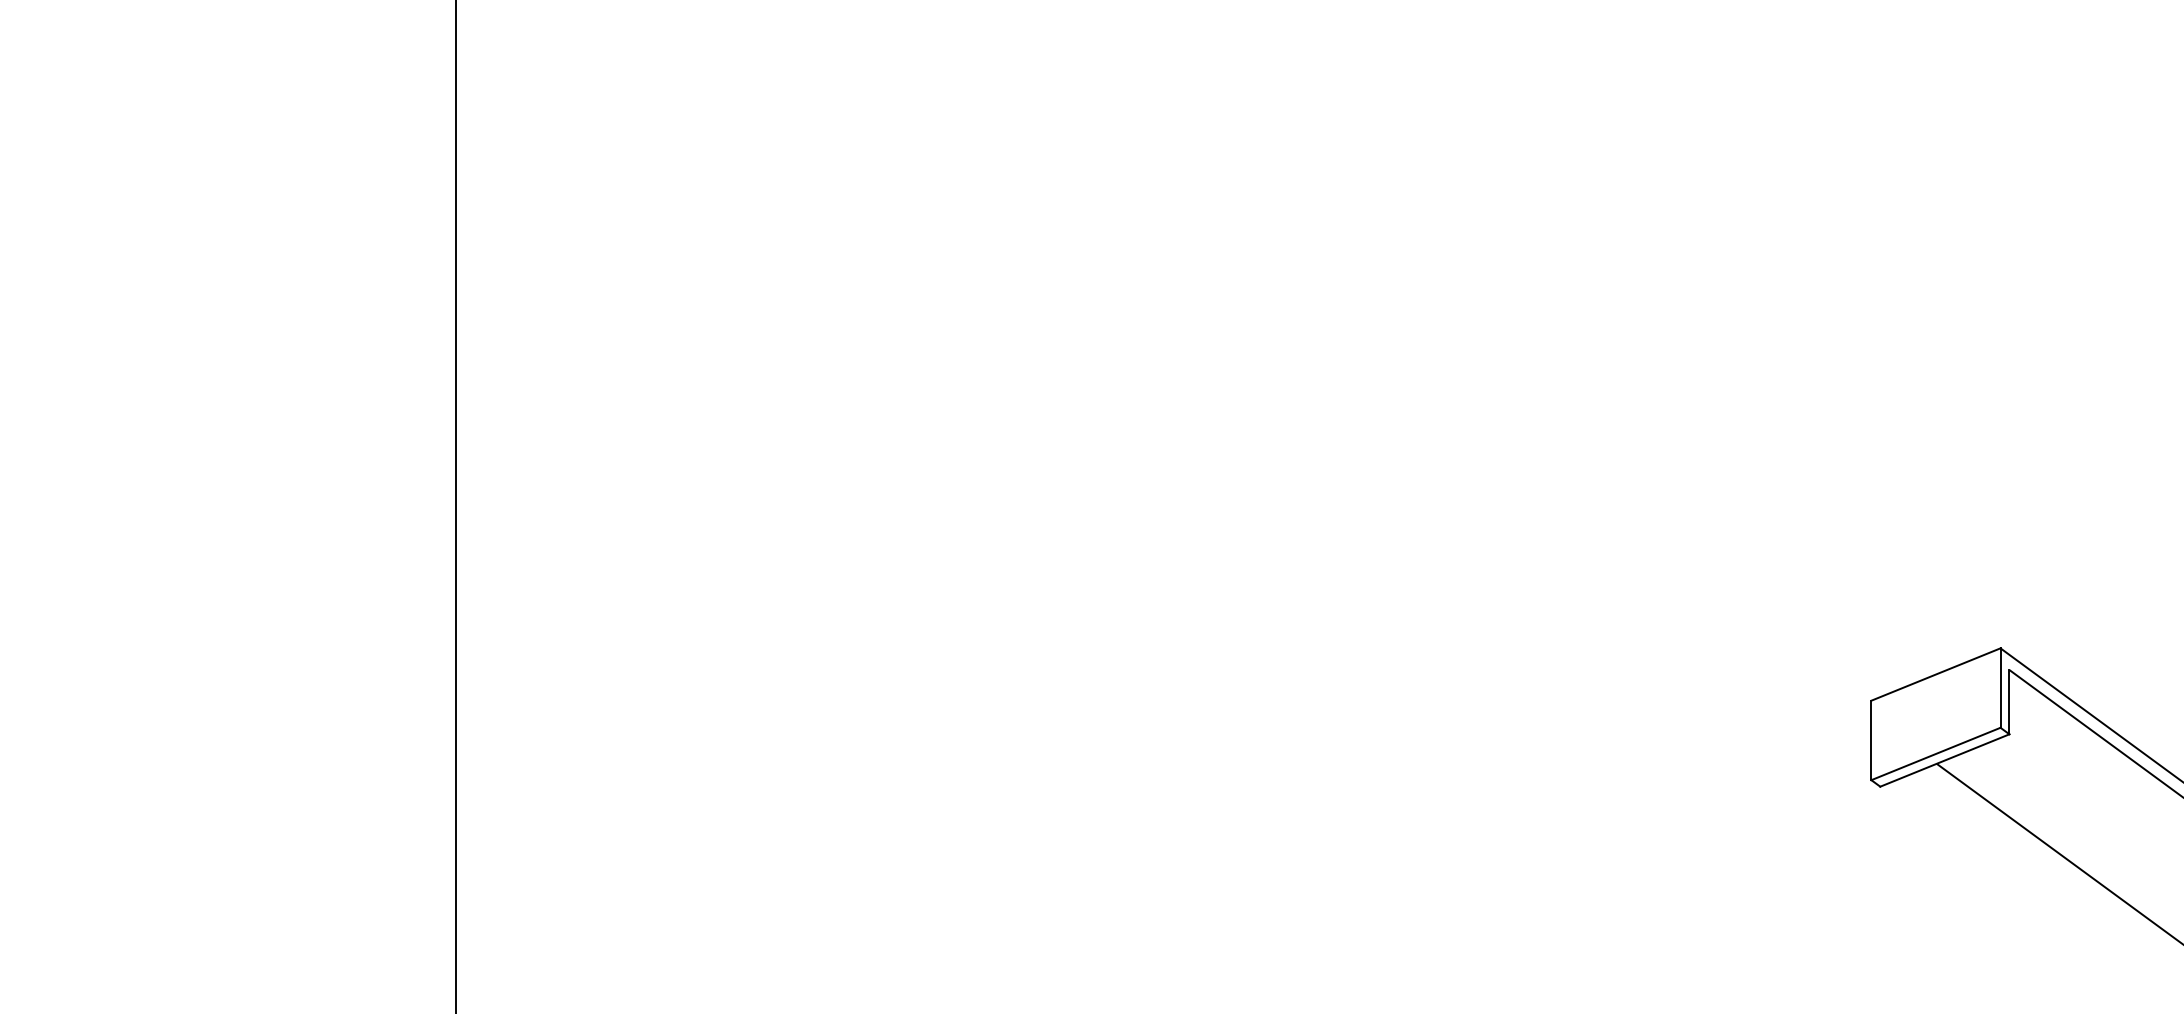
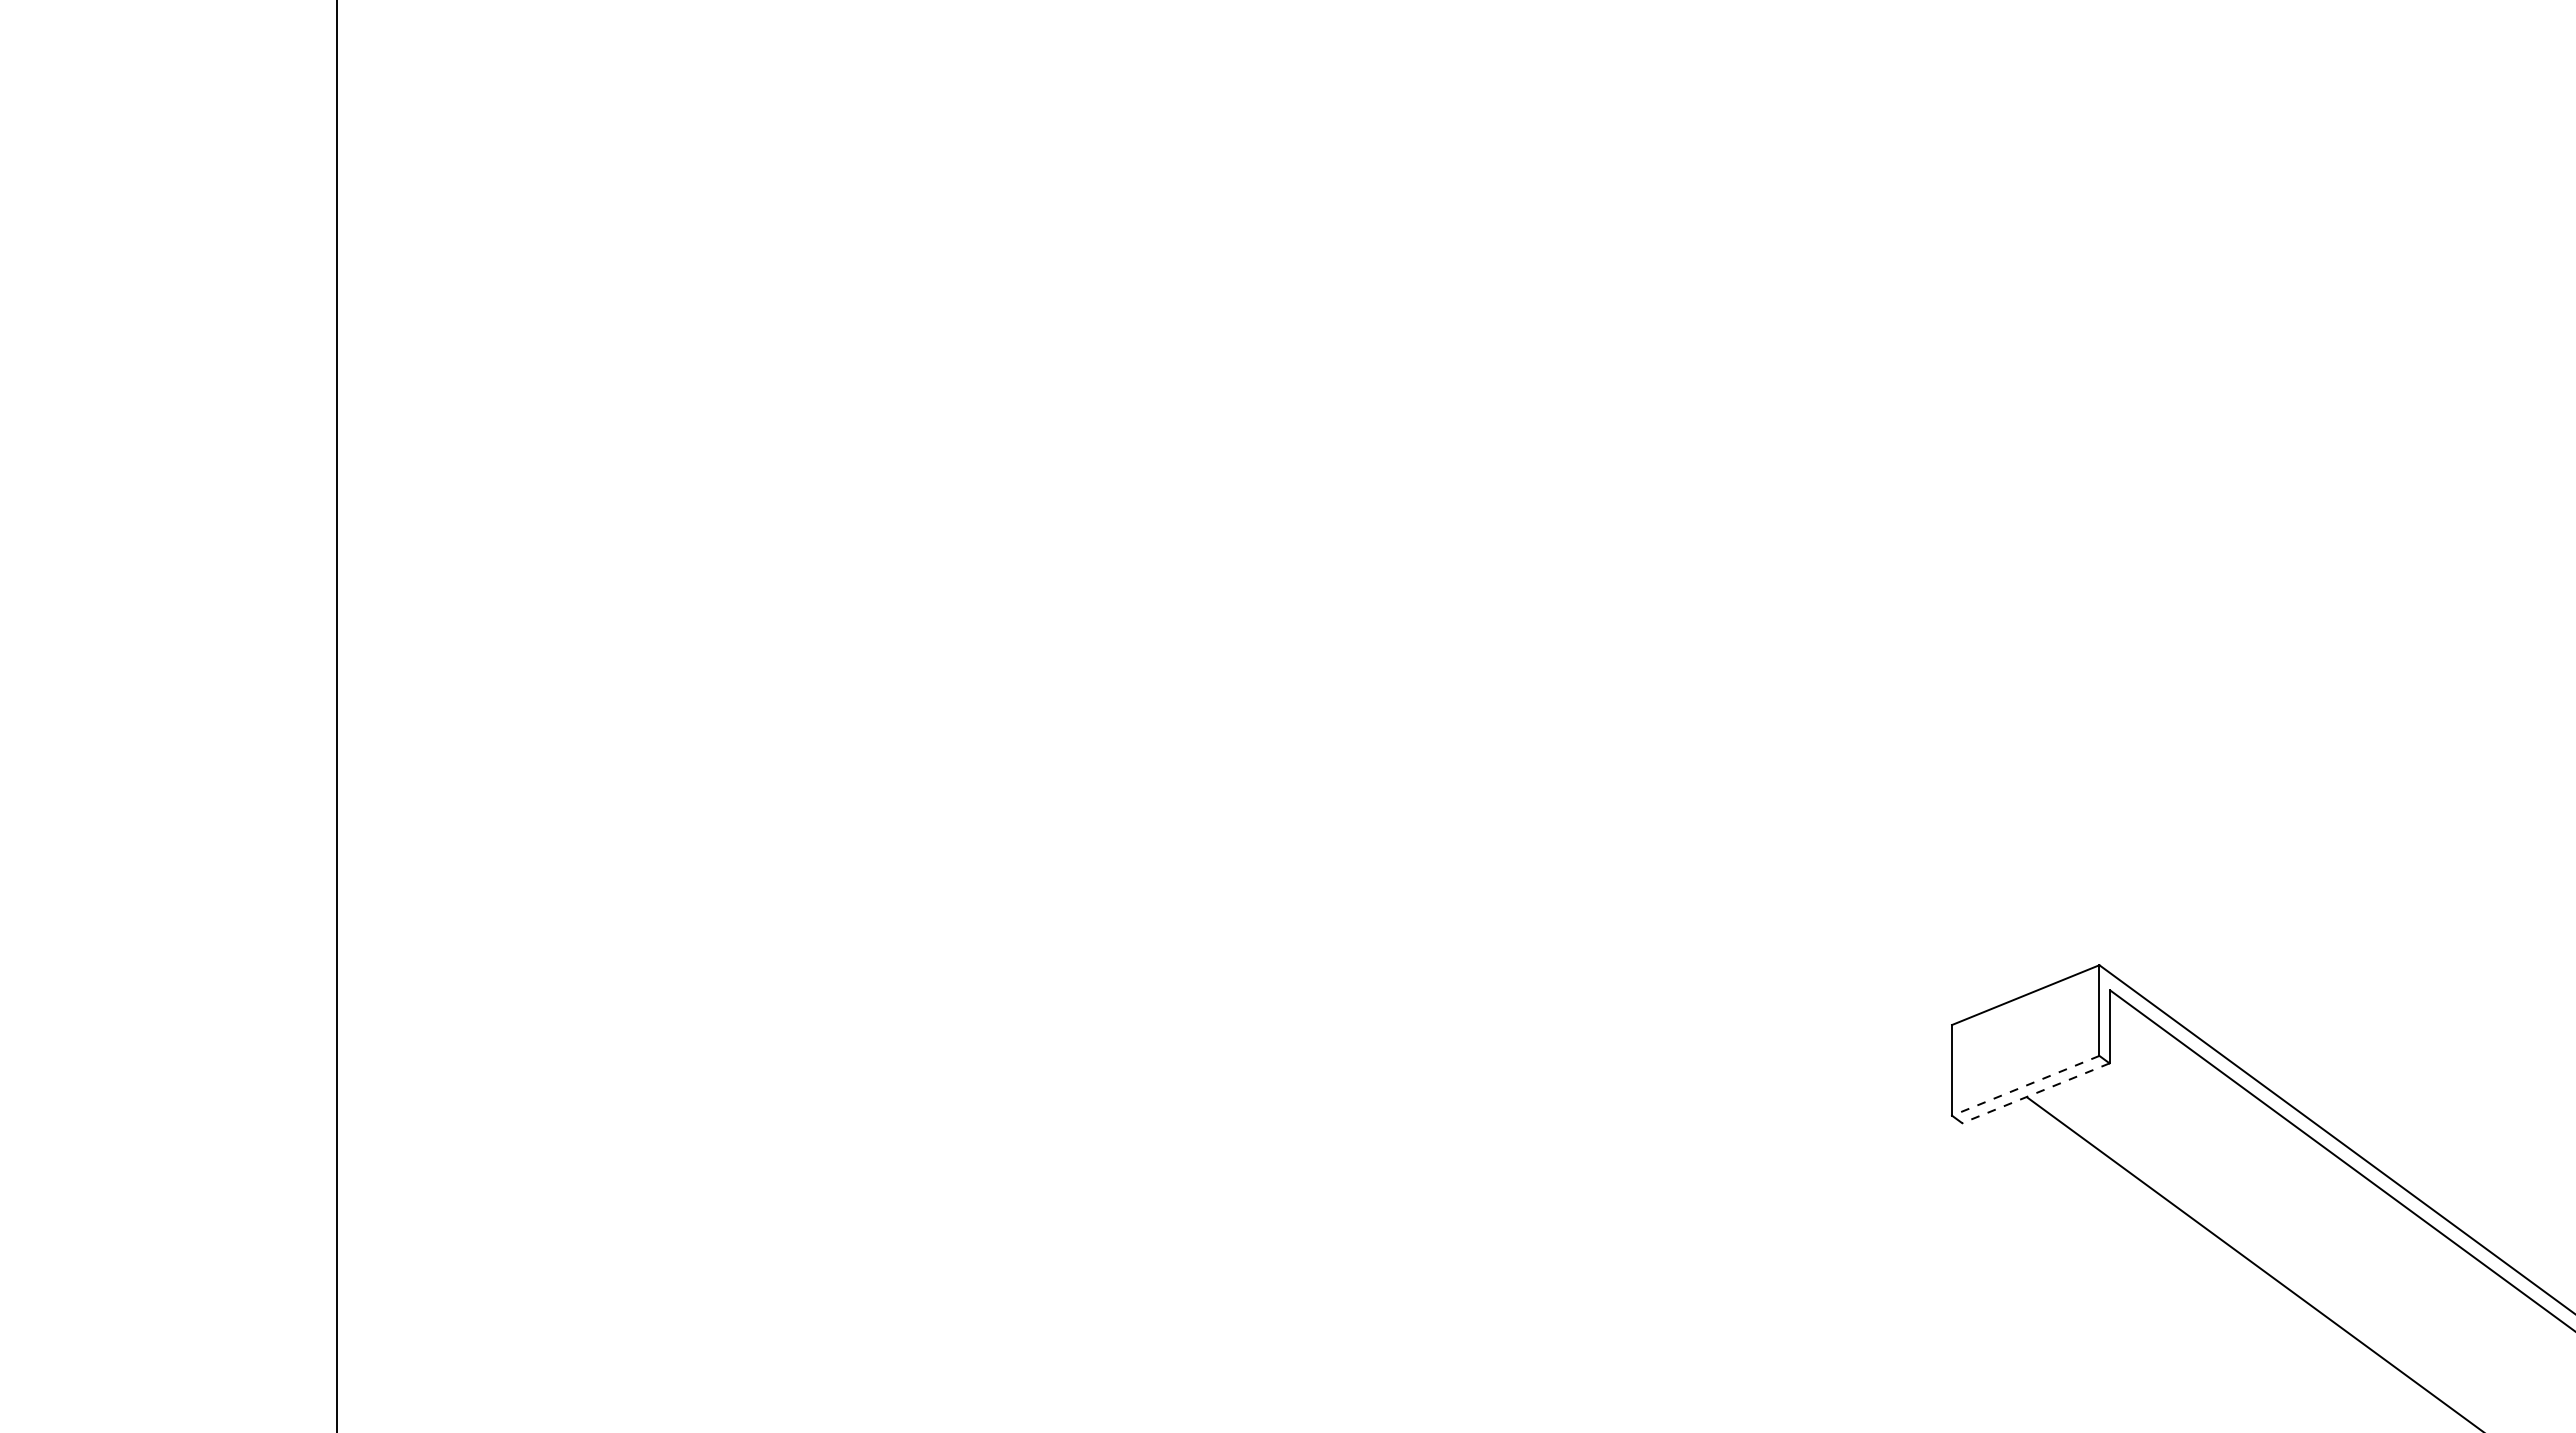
line: (1935, 753) -> (2025, 1085), solid -> dashed
line: (1944, 760) -> (2035, 1093), solid -> dashed

